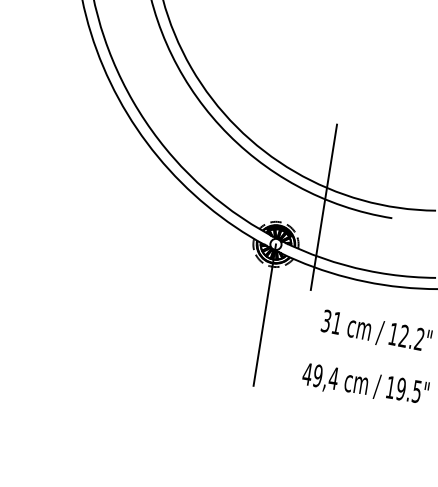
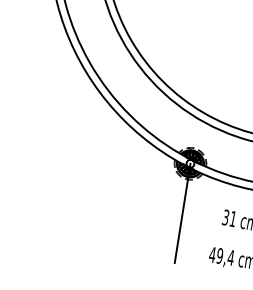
line: (323, 207) -> (223, 137), removed

